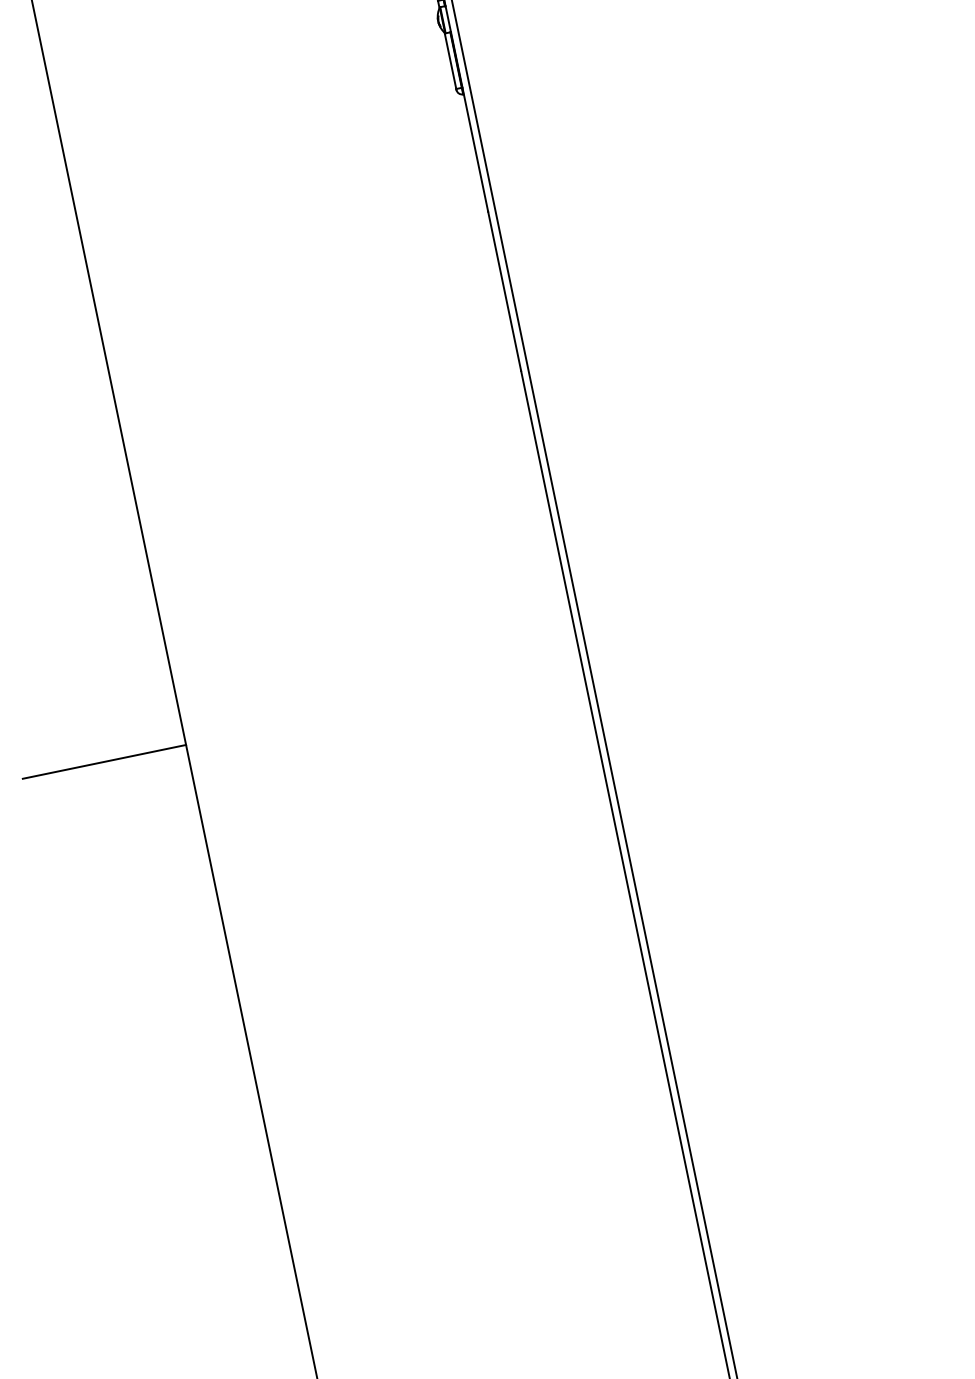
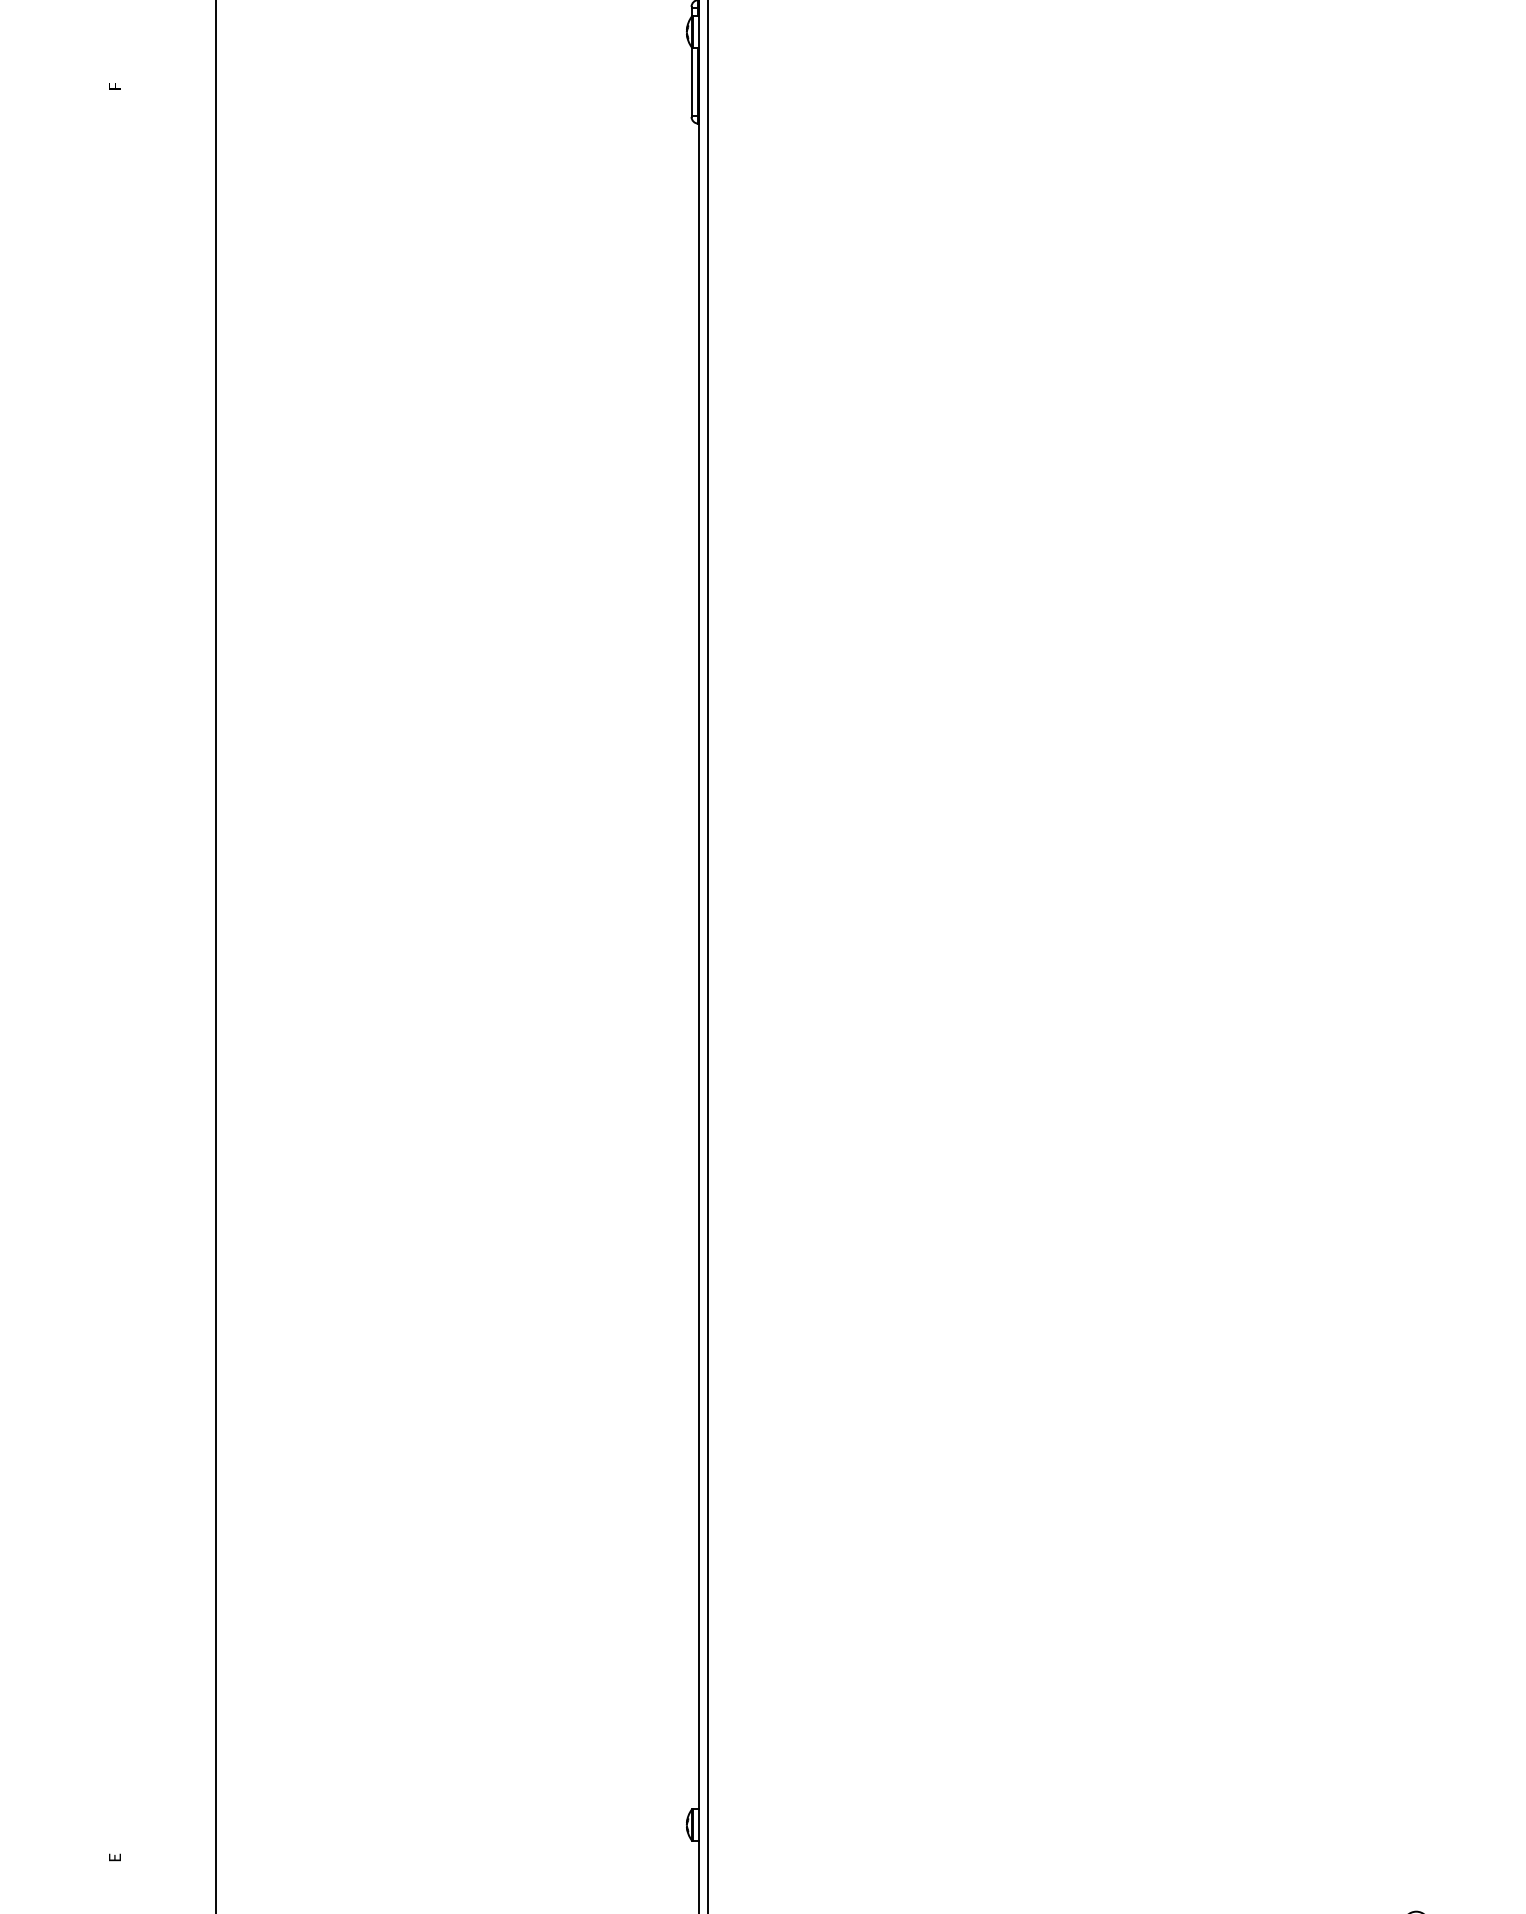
line: (104, 761) -> (116, 817), removed

